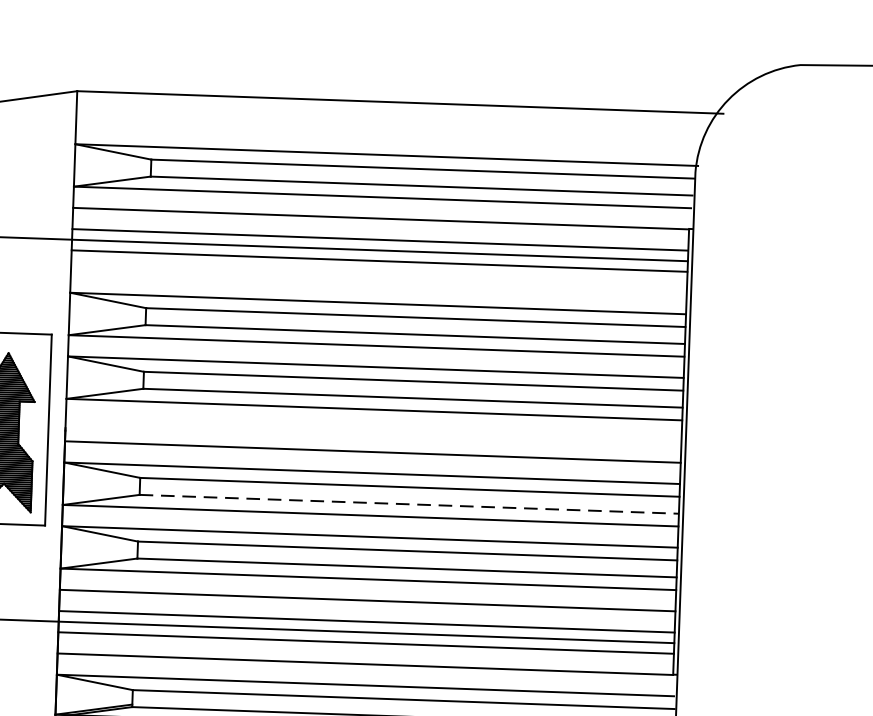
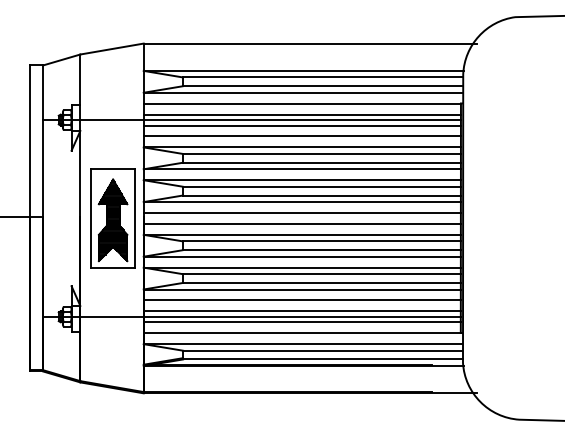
line: (377, 282) -> (301, 136), added
line: (372, 431) -> (301, 213), added
line: (408, 504) -> (321, 250), dashed -> solid

